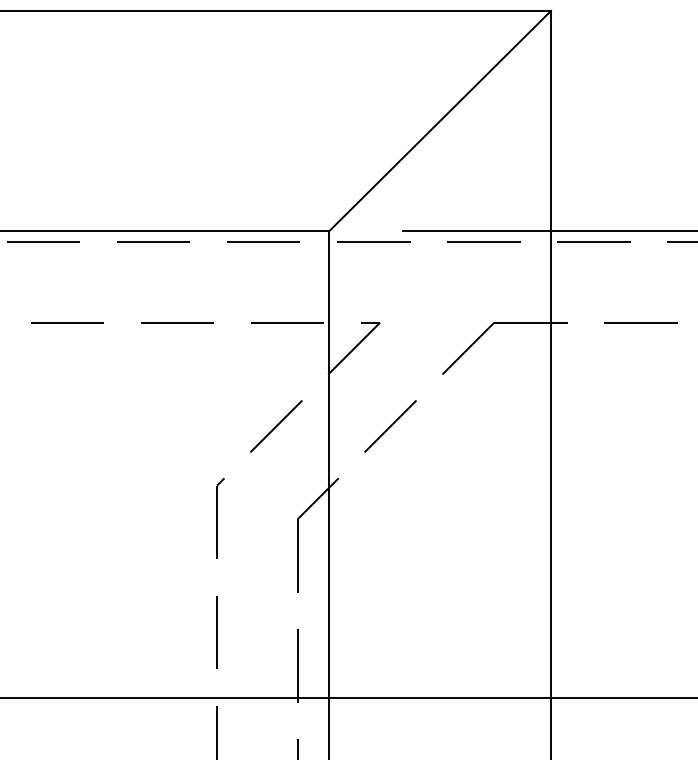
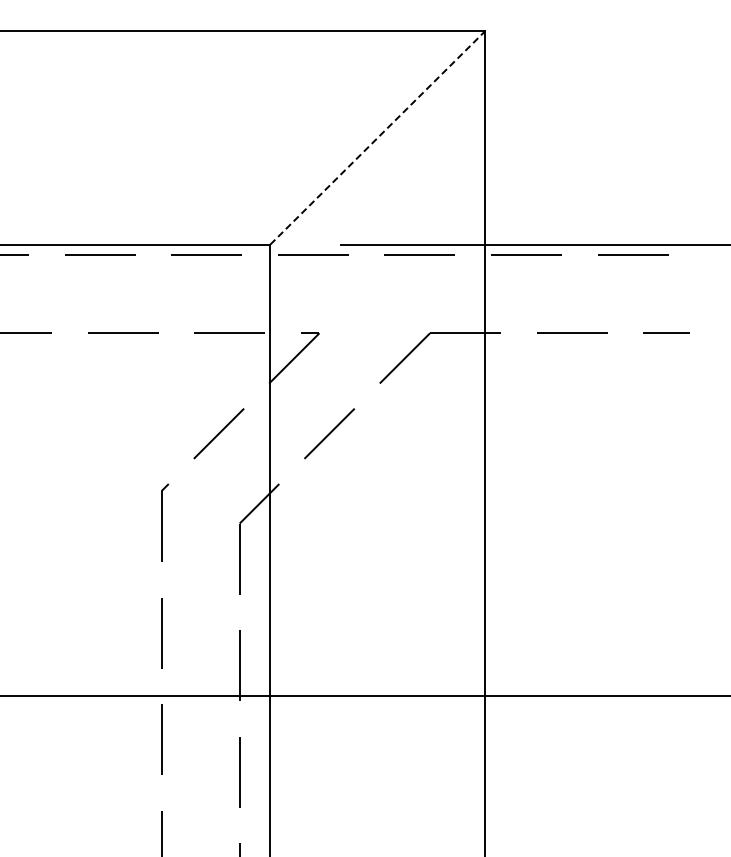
line: (440, 120) -> (377, 137), solid -> dashed

